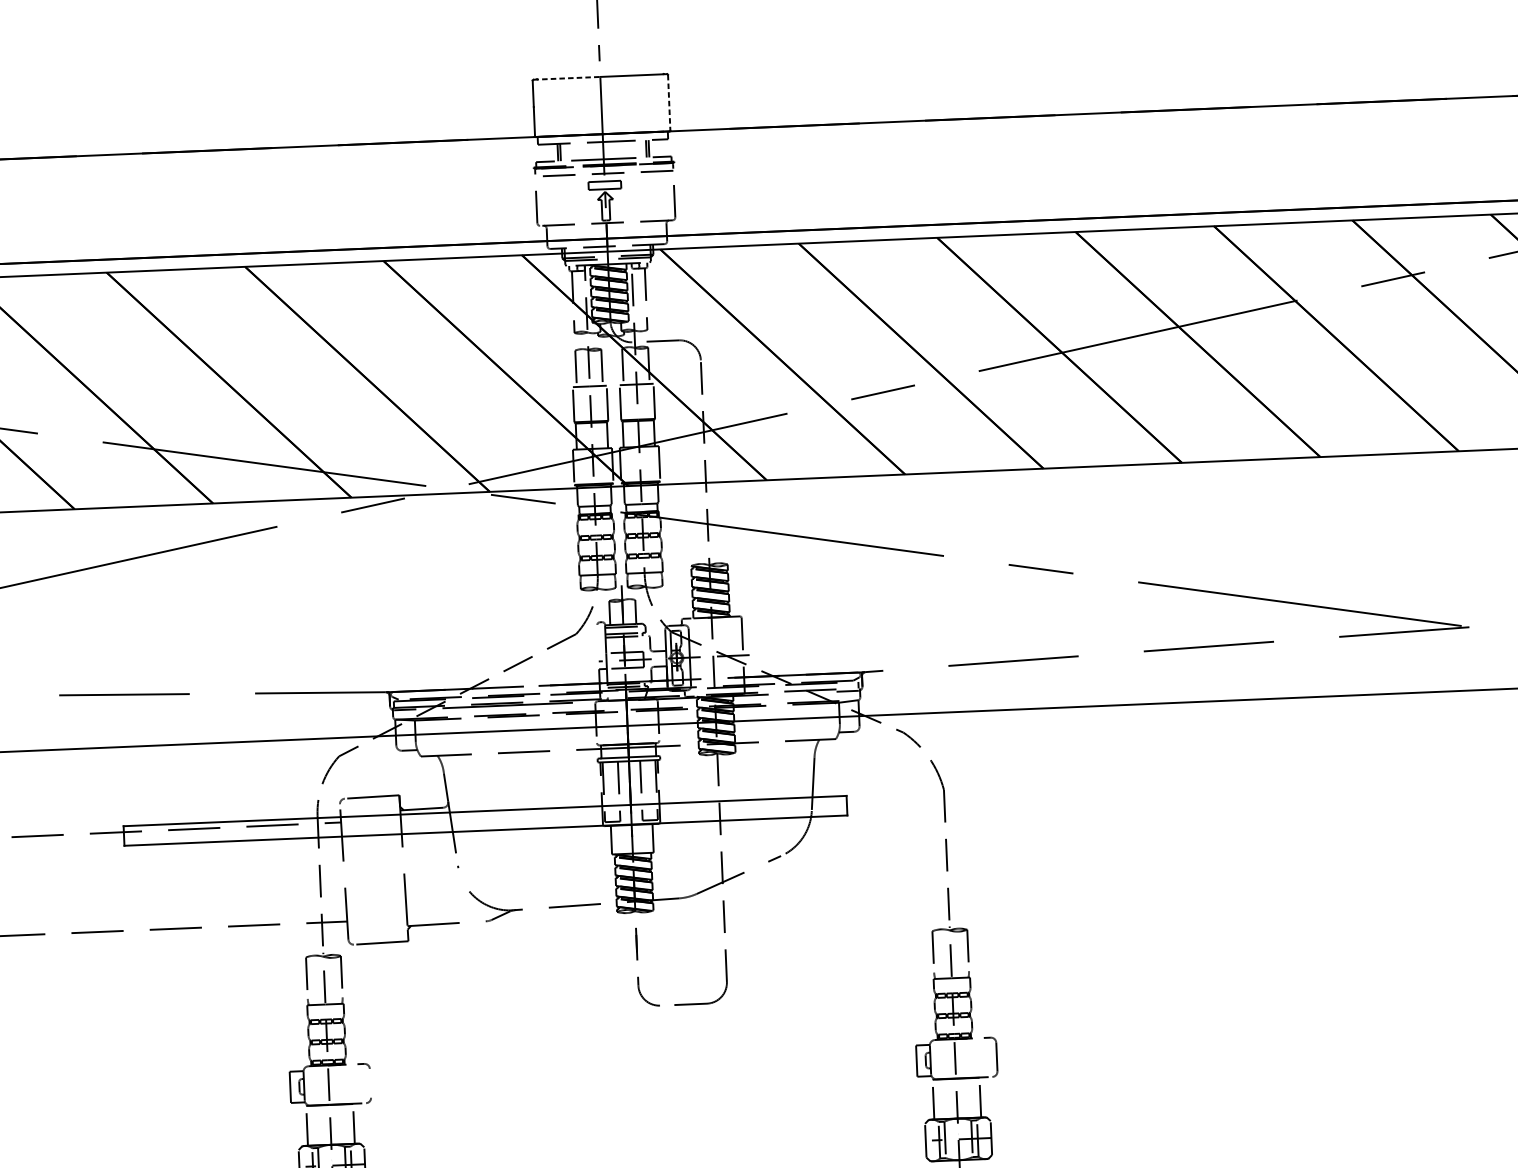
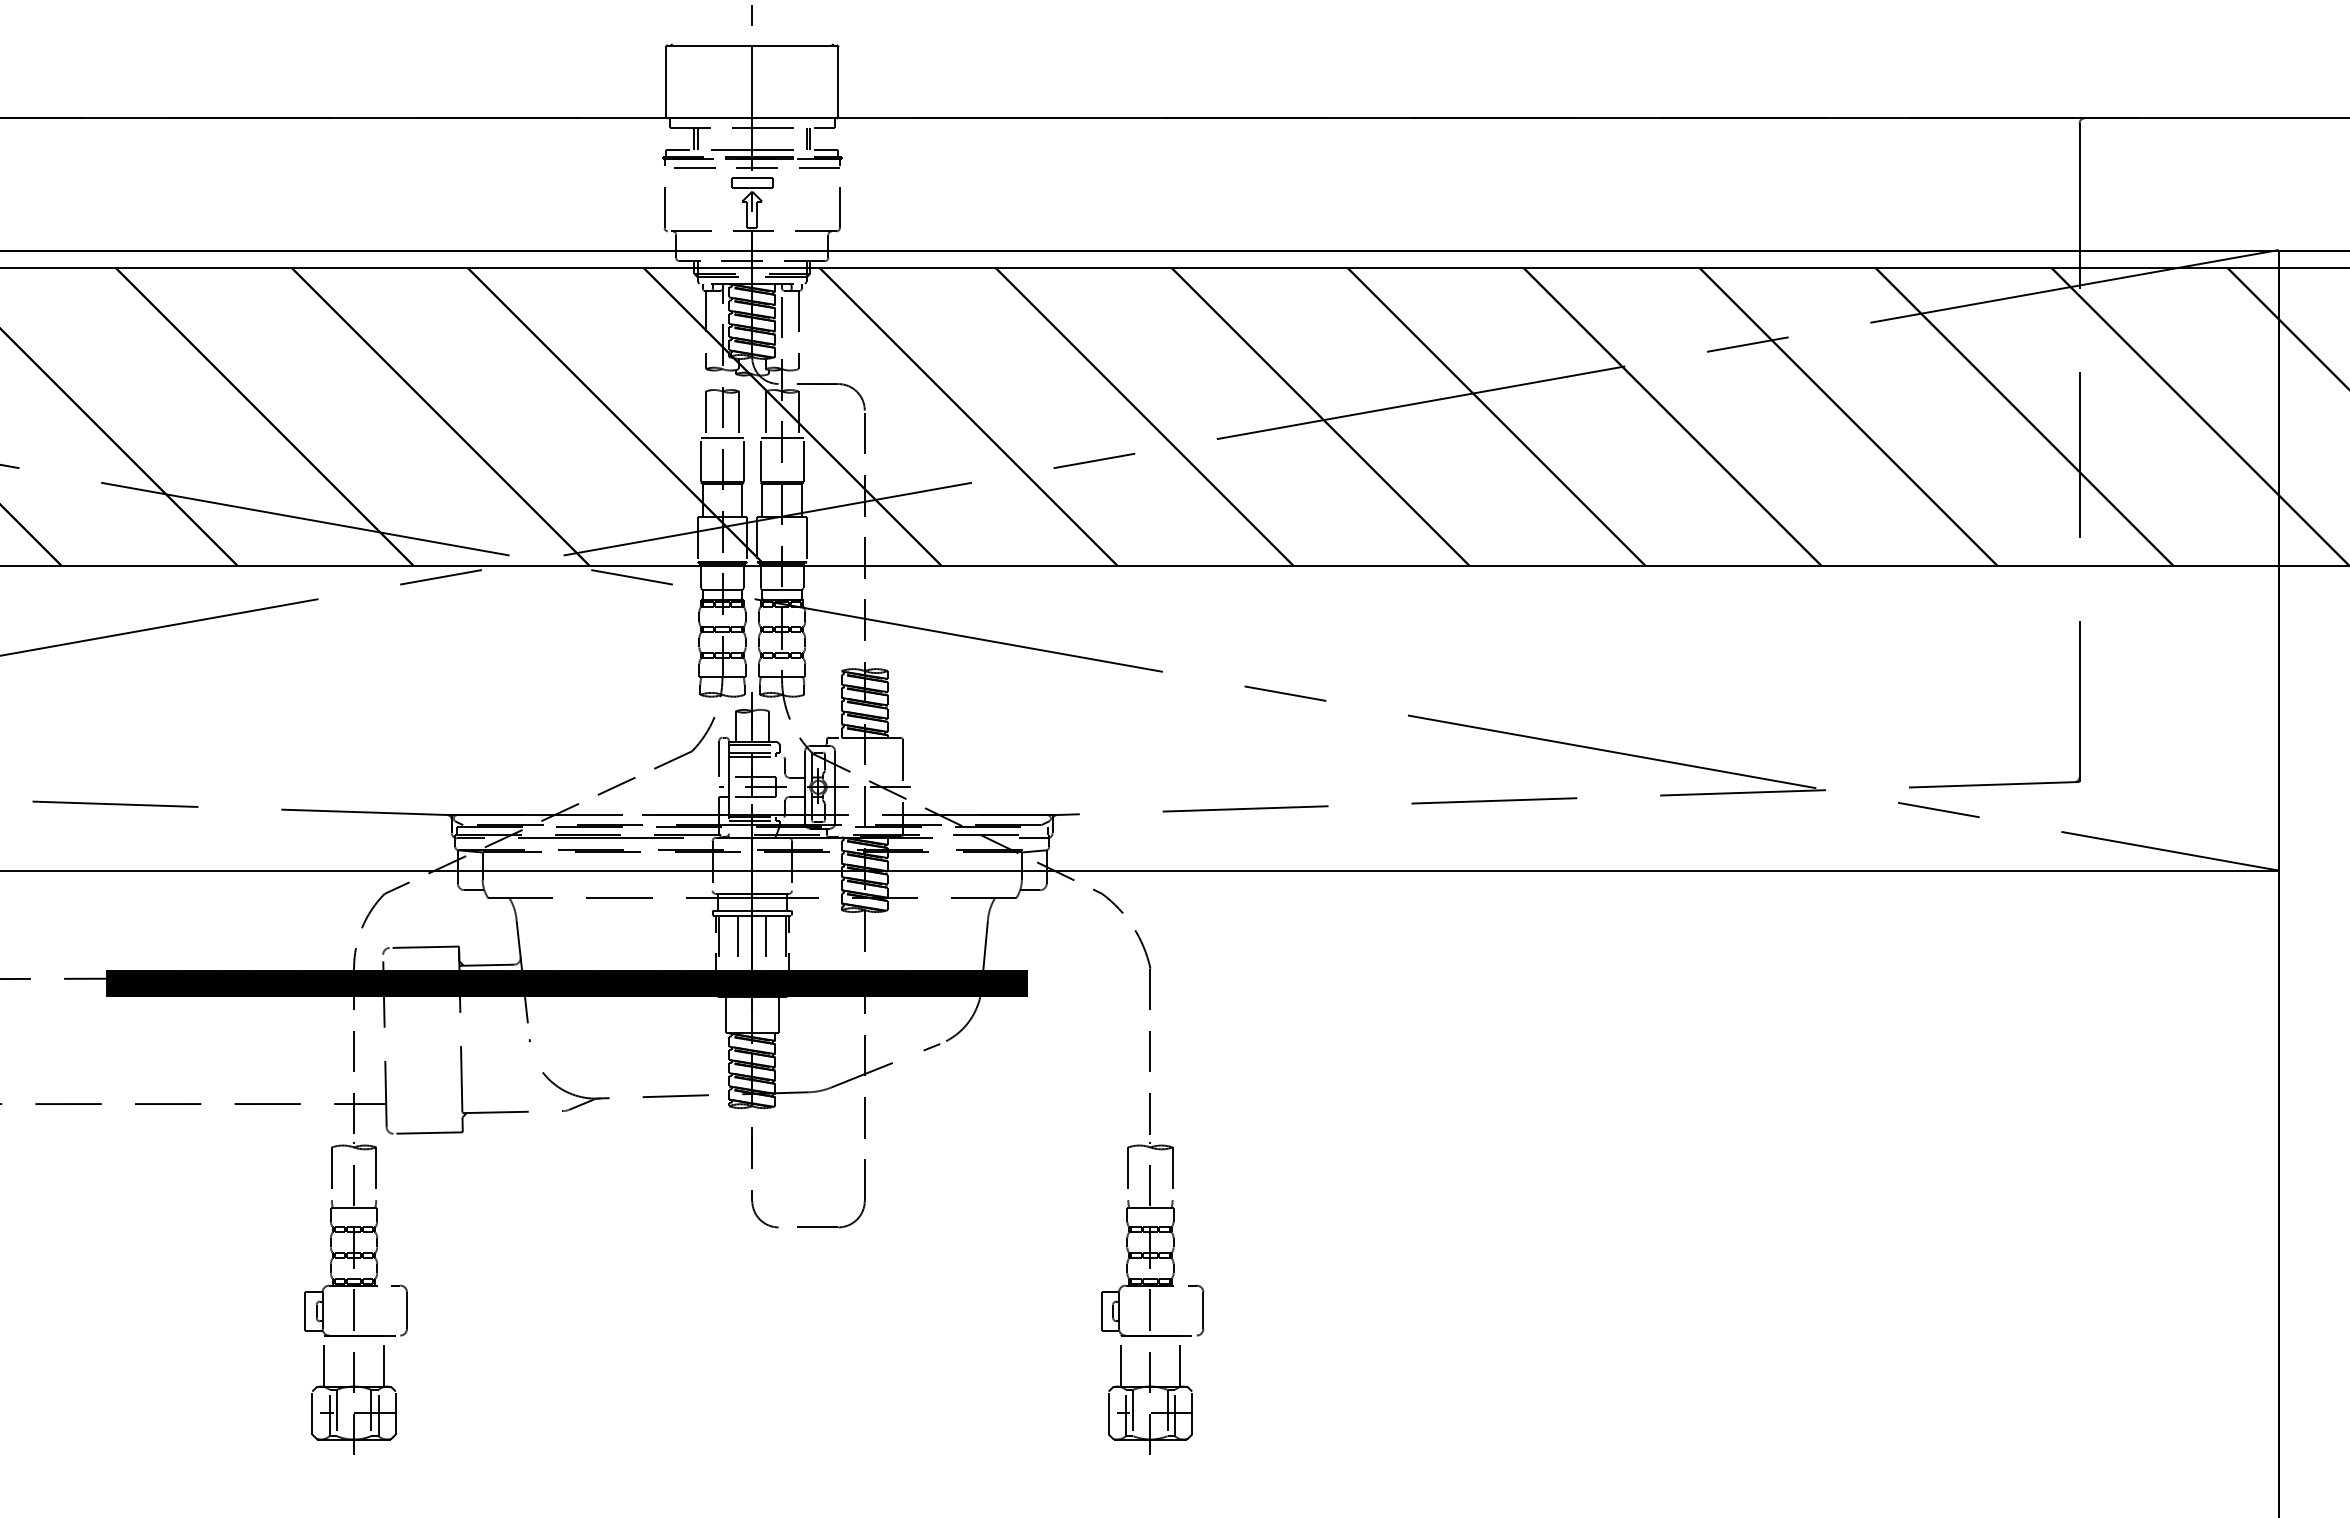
line: (566, 78) -> (709, 45), dashed -> solid
line: (669, 103) -> (838, 82), dashed -> solid
line: (598, 638) -> (719, 758), added
hatch: (485, 820) -> (566, 983), added
line: (370, 1083) -> (407, 1310), added

